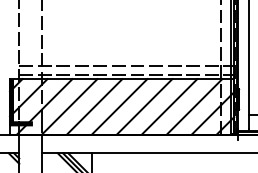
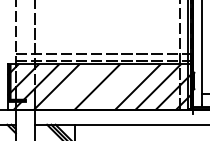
line: (94, 106) -> (76, 86), removed
line: (144, 106) -> (117, 86), removed

